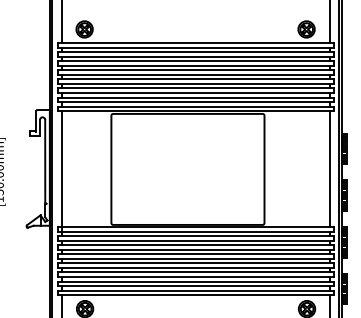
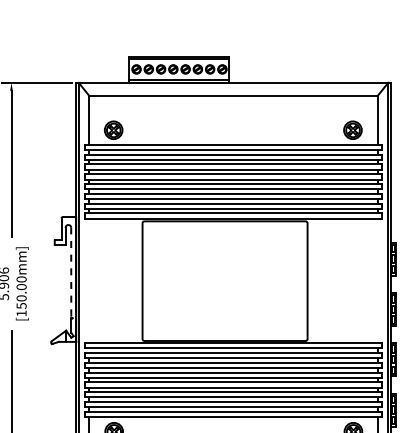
line: (45, 161) -> (71, 272), solid -> dashed
line: (329, 168) -> (377, 280), removed
line: (62, 173) -> (89, 285), removed

